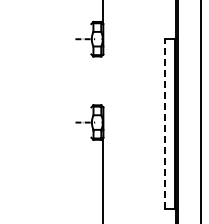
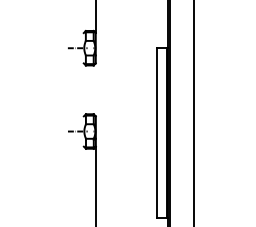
line: (165, 123) -> (157, 132), dashed -> solid

